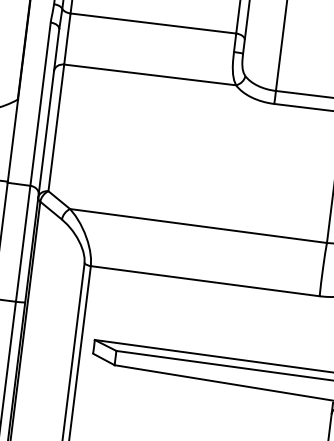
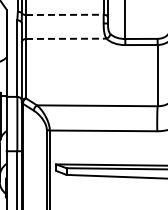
line: (152, 22) -> (64, 14), solid -> dashed
line: (150, 74) -> (66, 38), solid -> dashed

